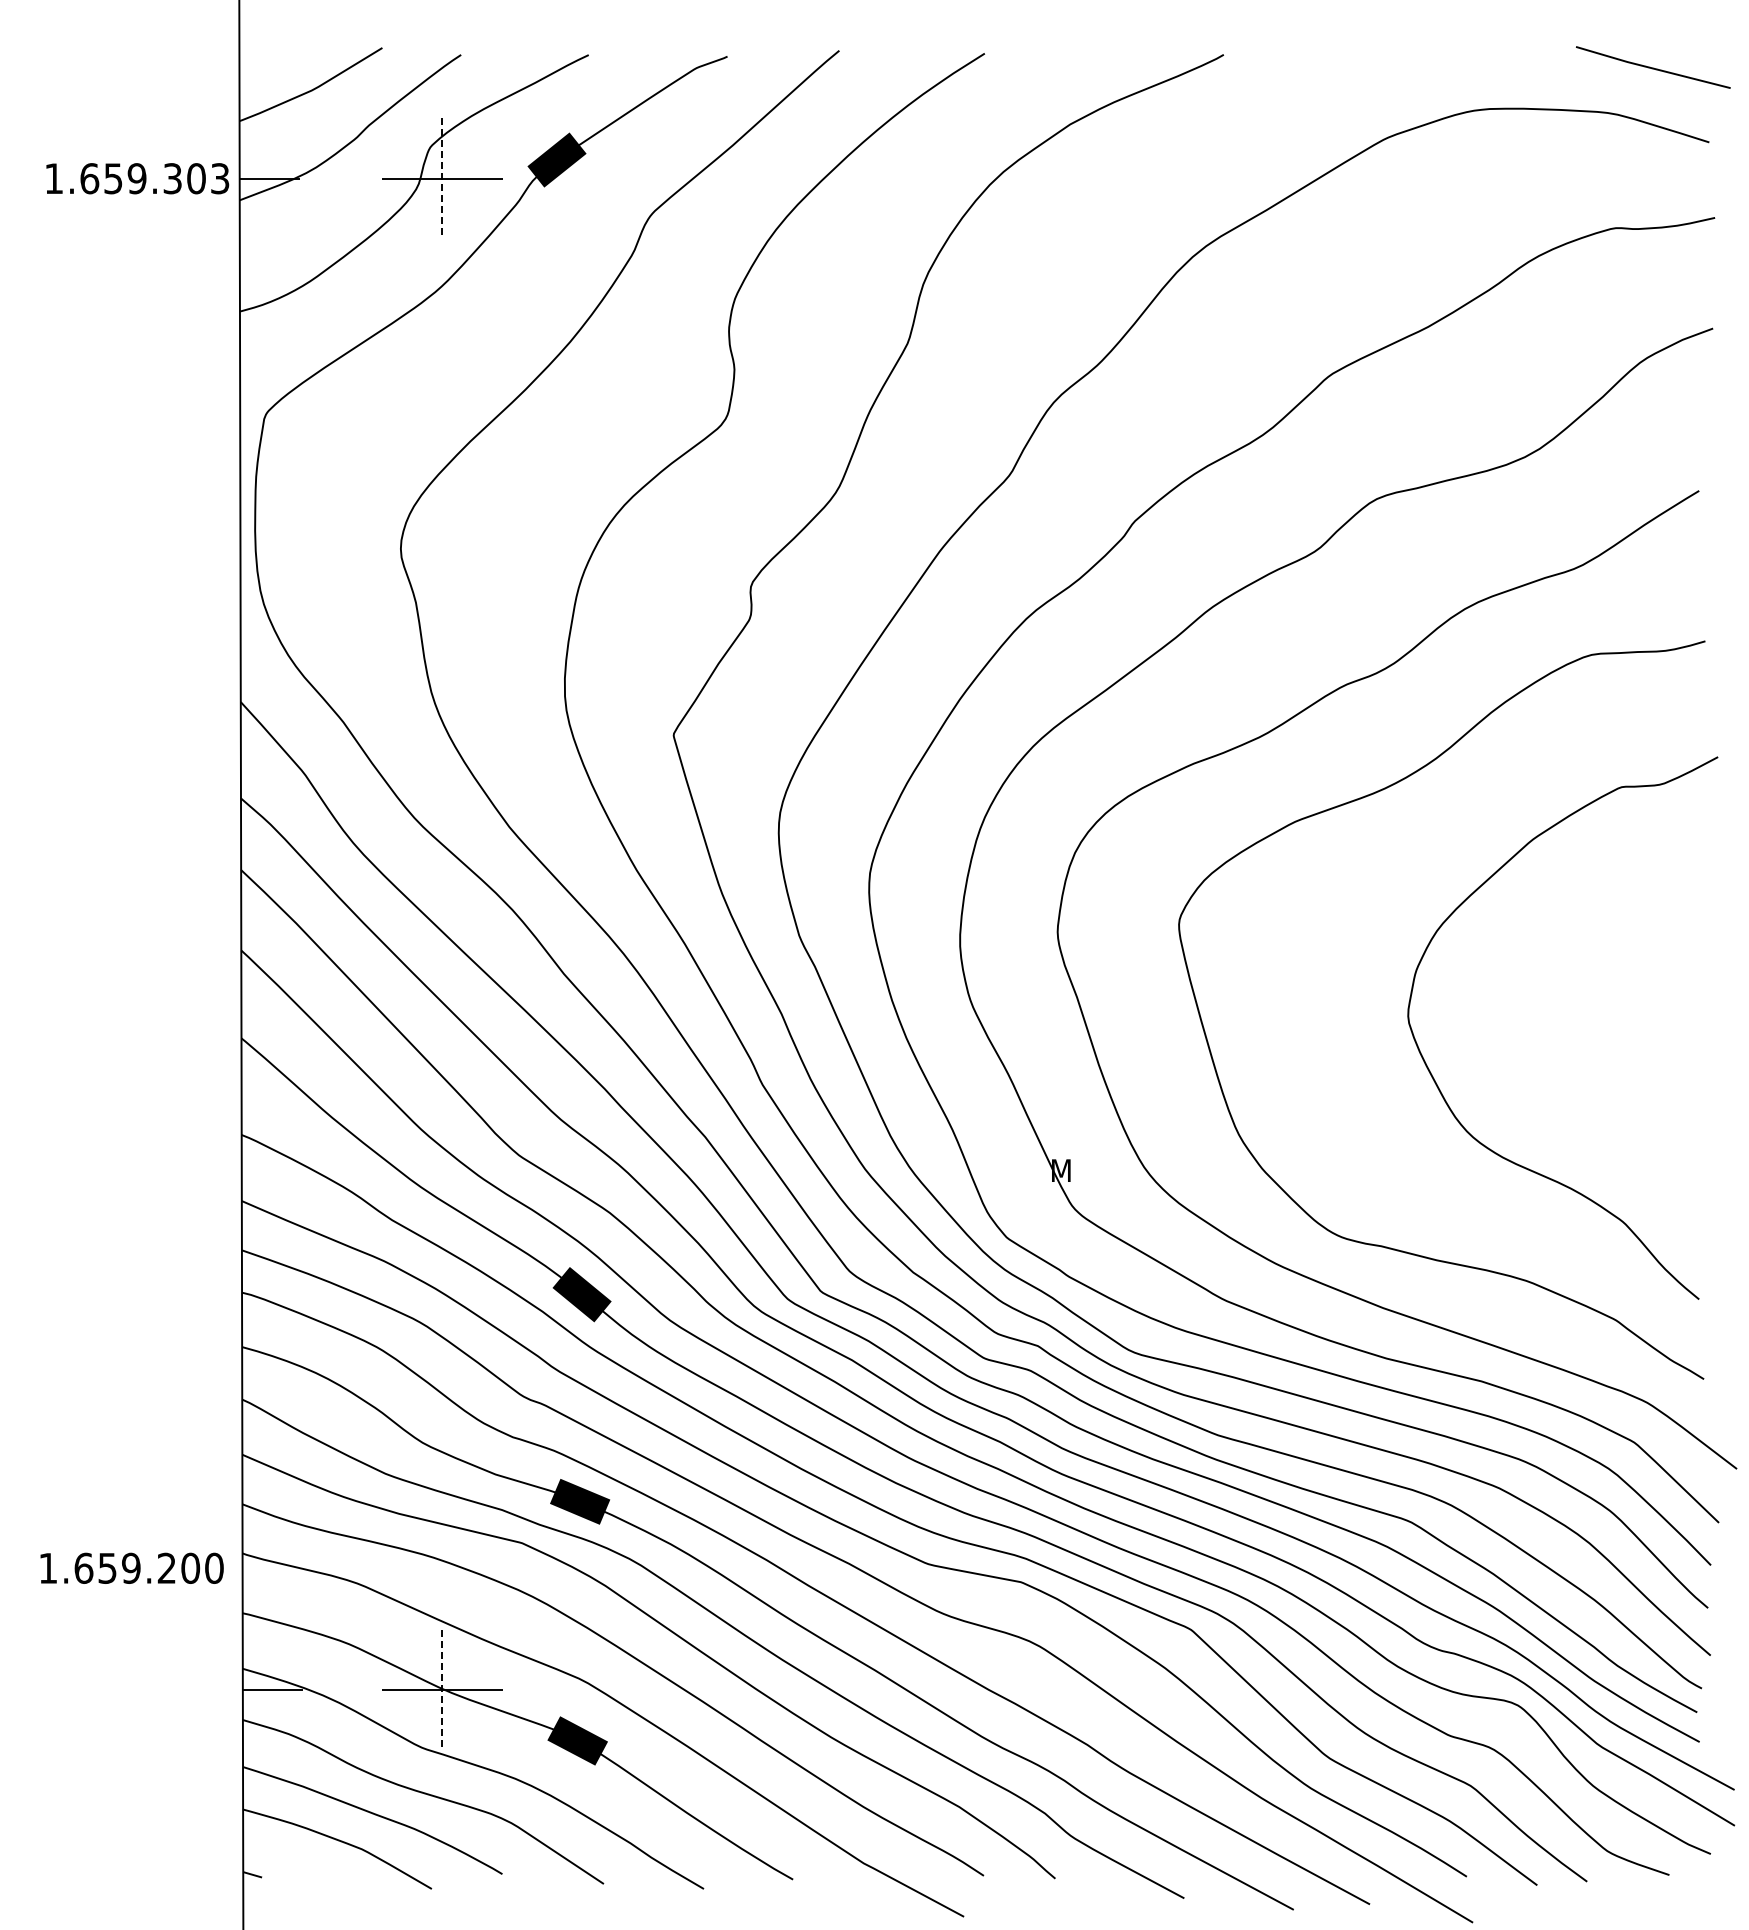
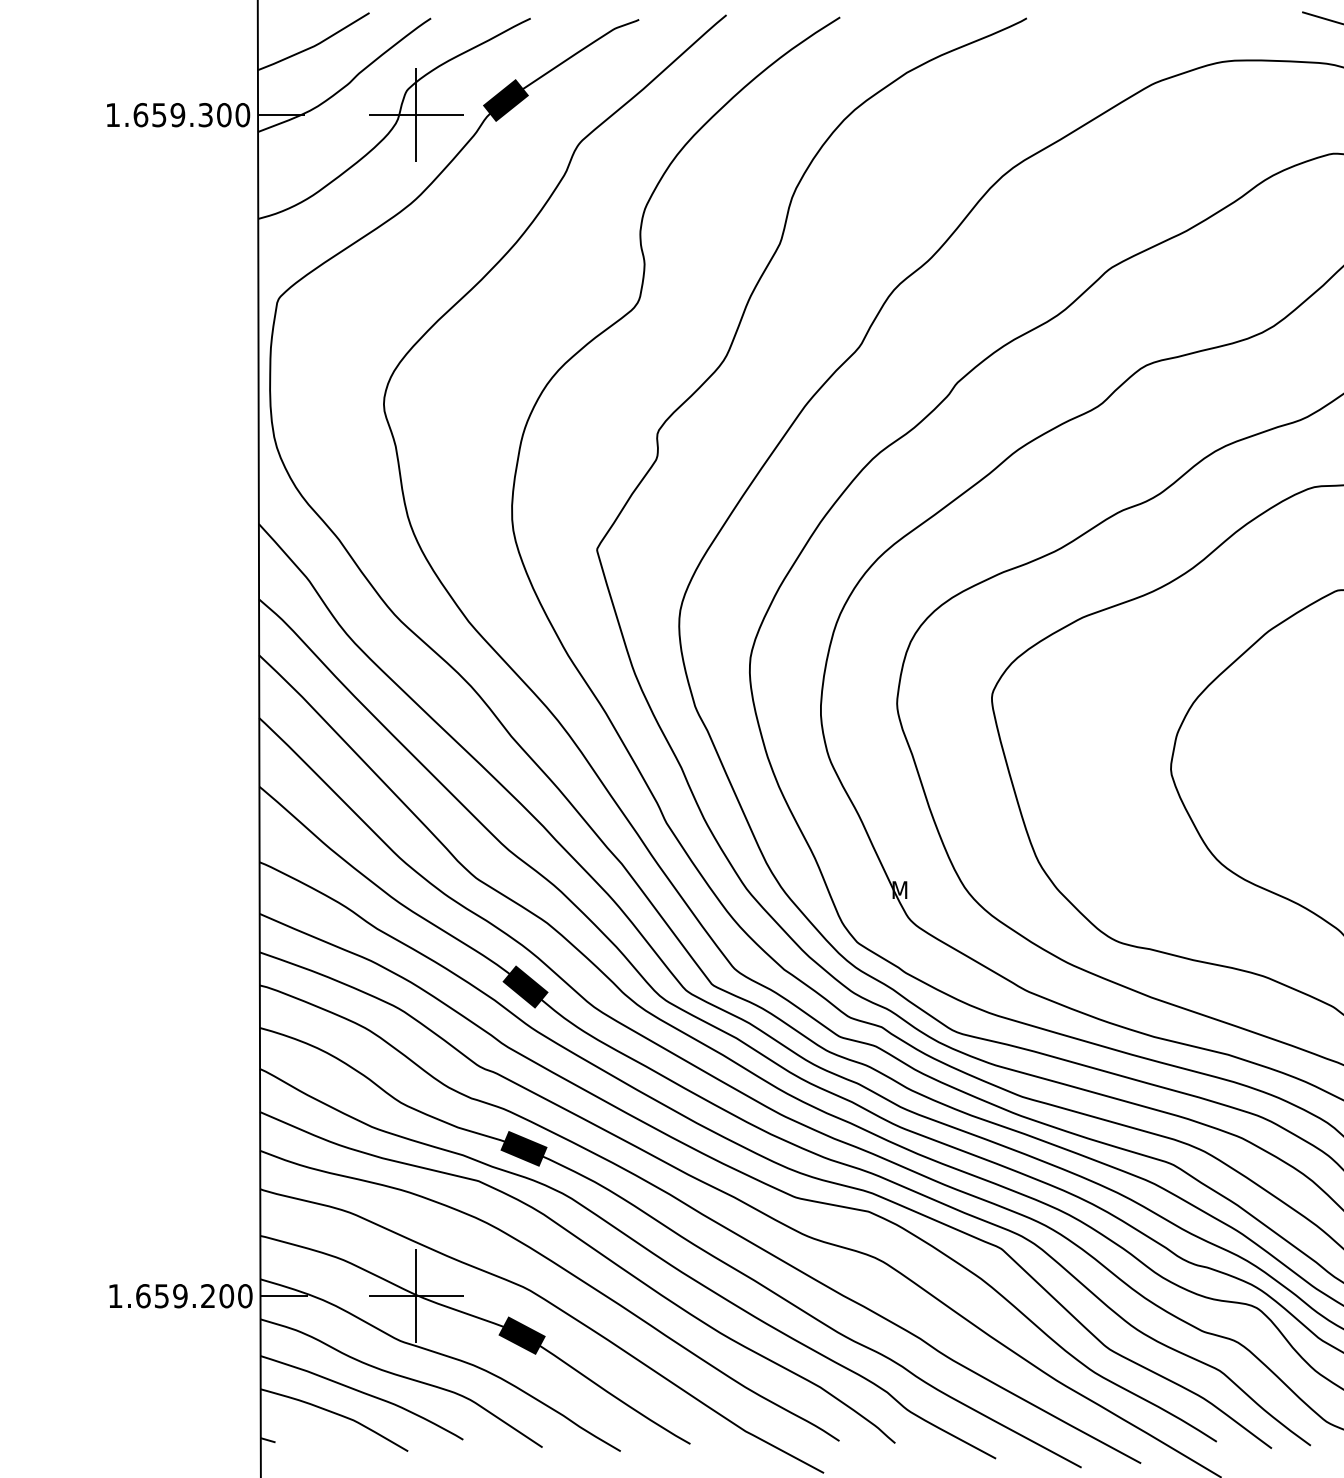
text: (220, 178) -> (243, 114), 1.659.303 -> 1.659.300
line: (442, 179) -> (416, 115), dashed -> solid
text: (131, 1567) -> (180, 1295), moved
line: (442, 1690) -> (416, 1296), dashed -> solid

